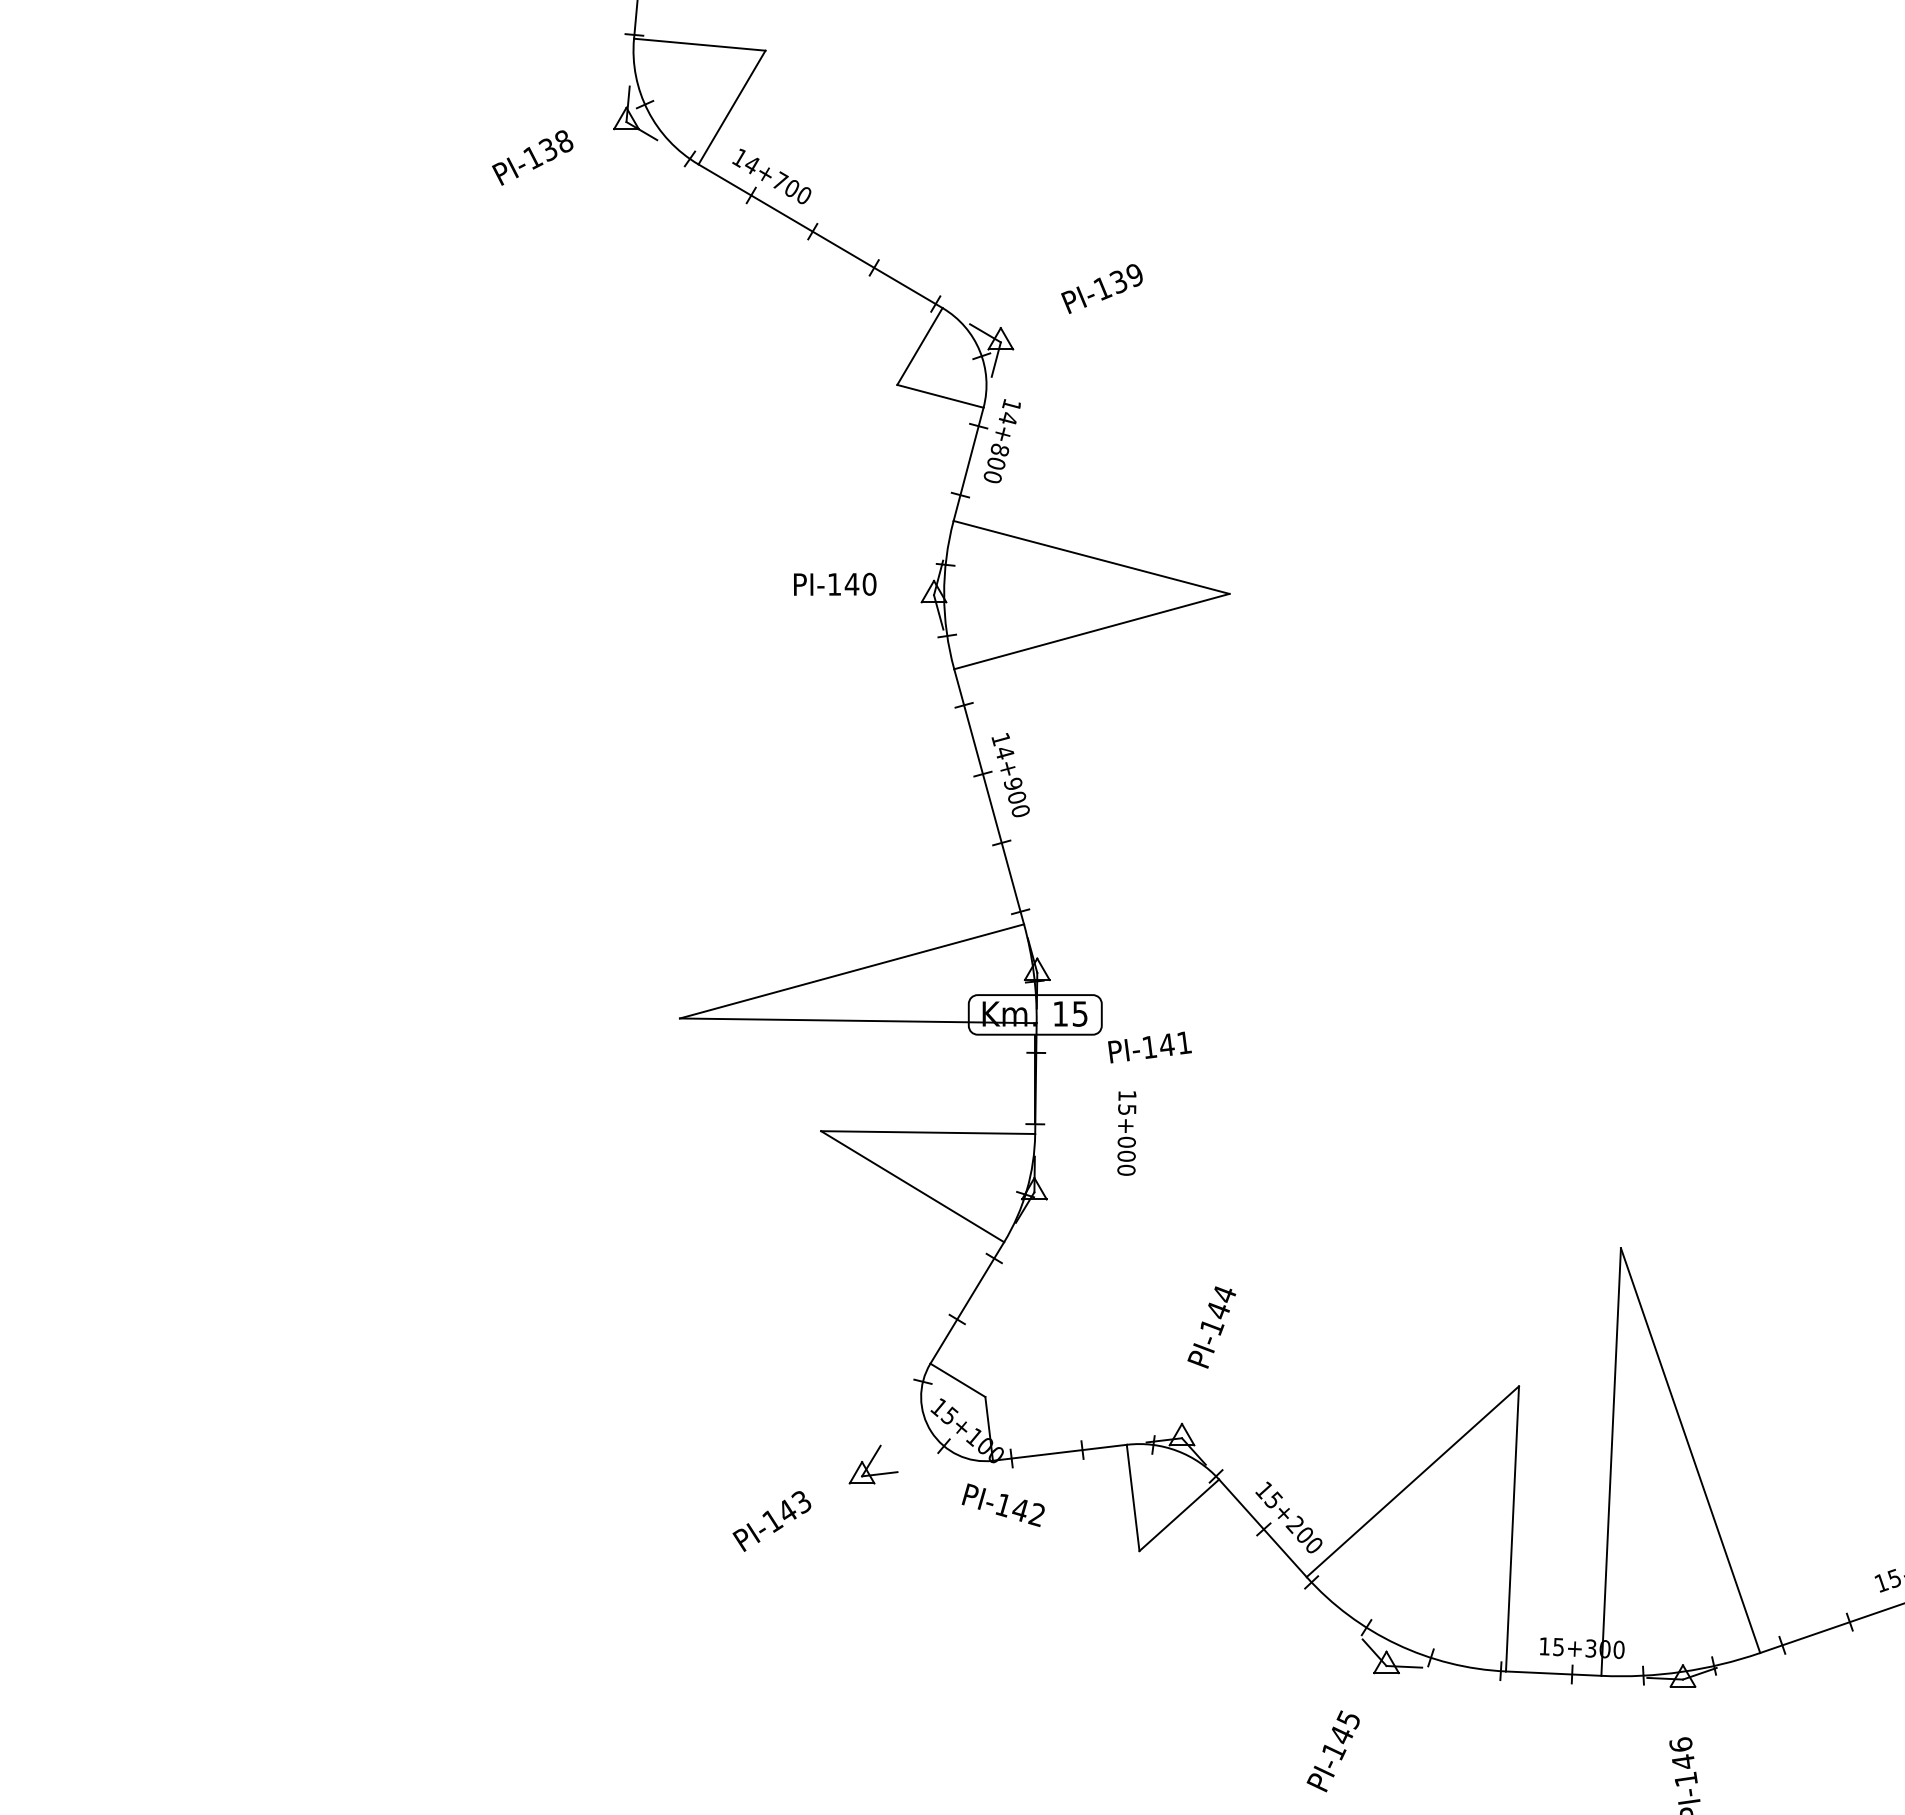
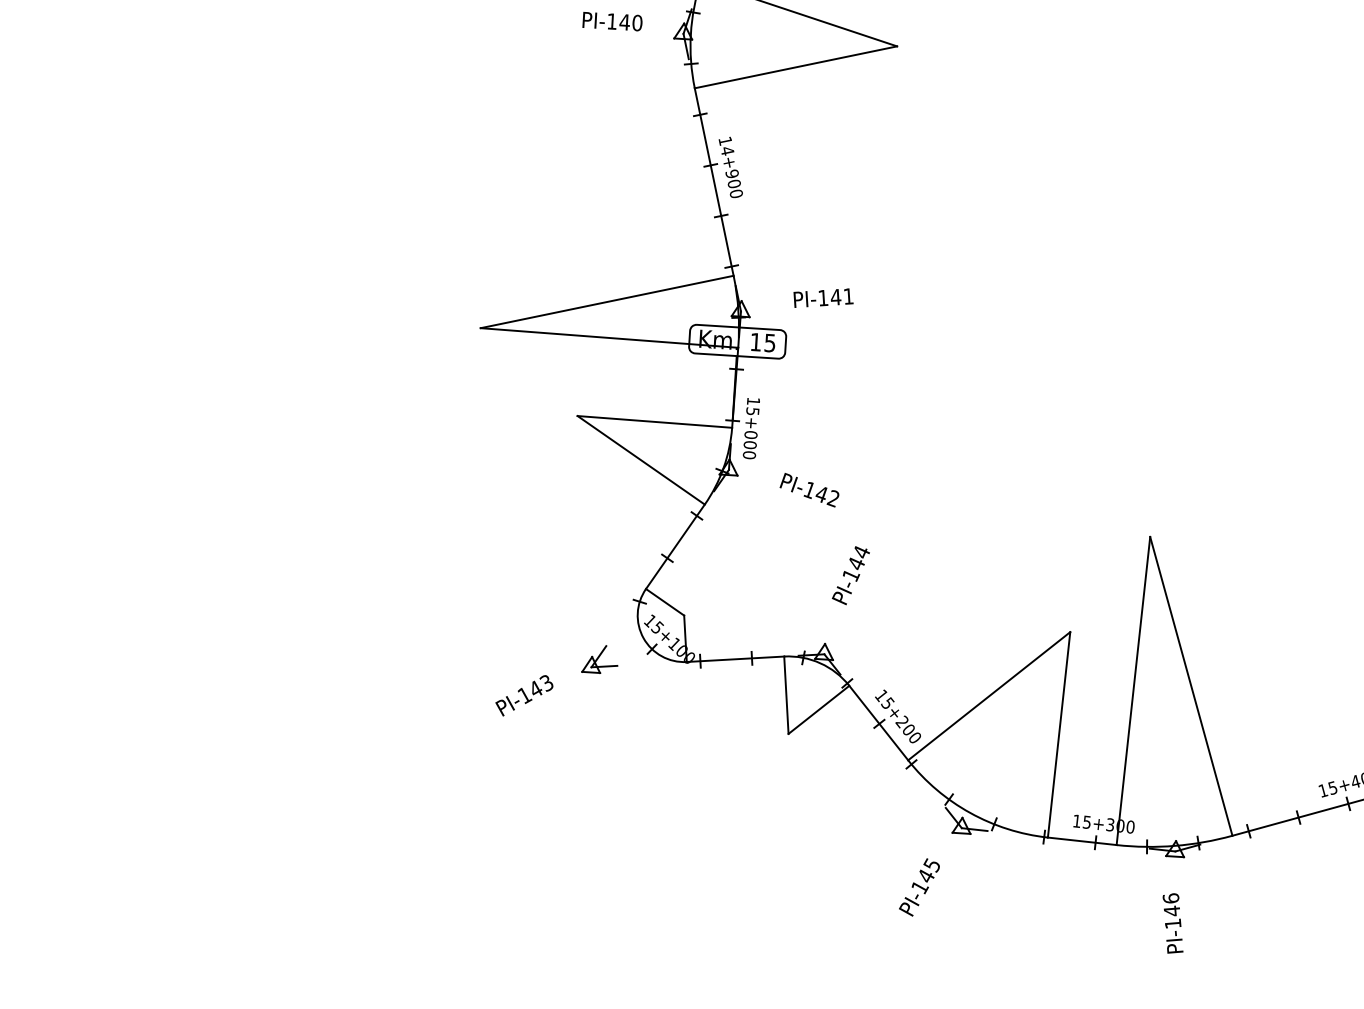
text: (1149, 1047) -> (823, 298), moved
text: (1126, 1133) -> (751, 428), moved
text: (1002, 1504) -> (809, 489), moved

